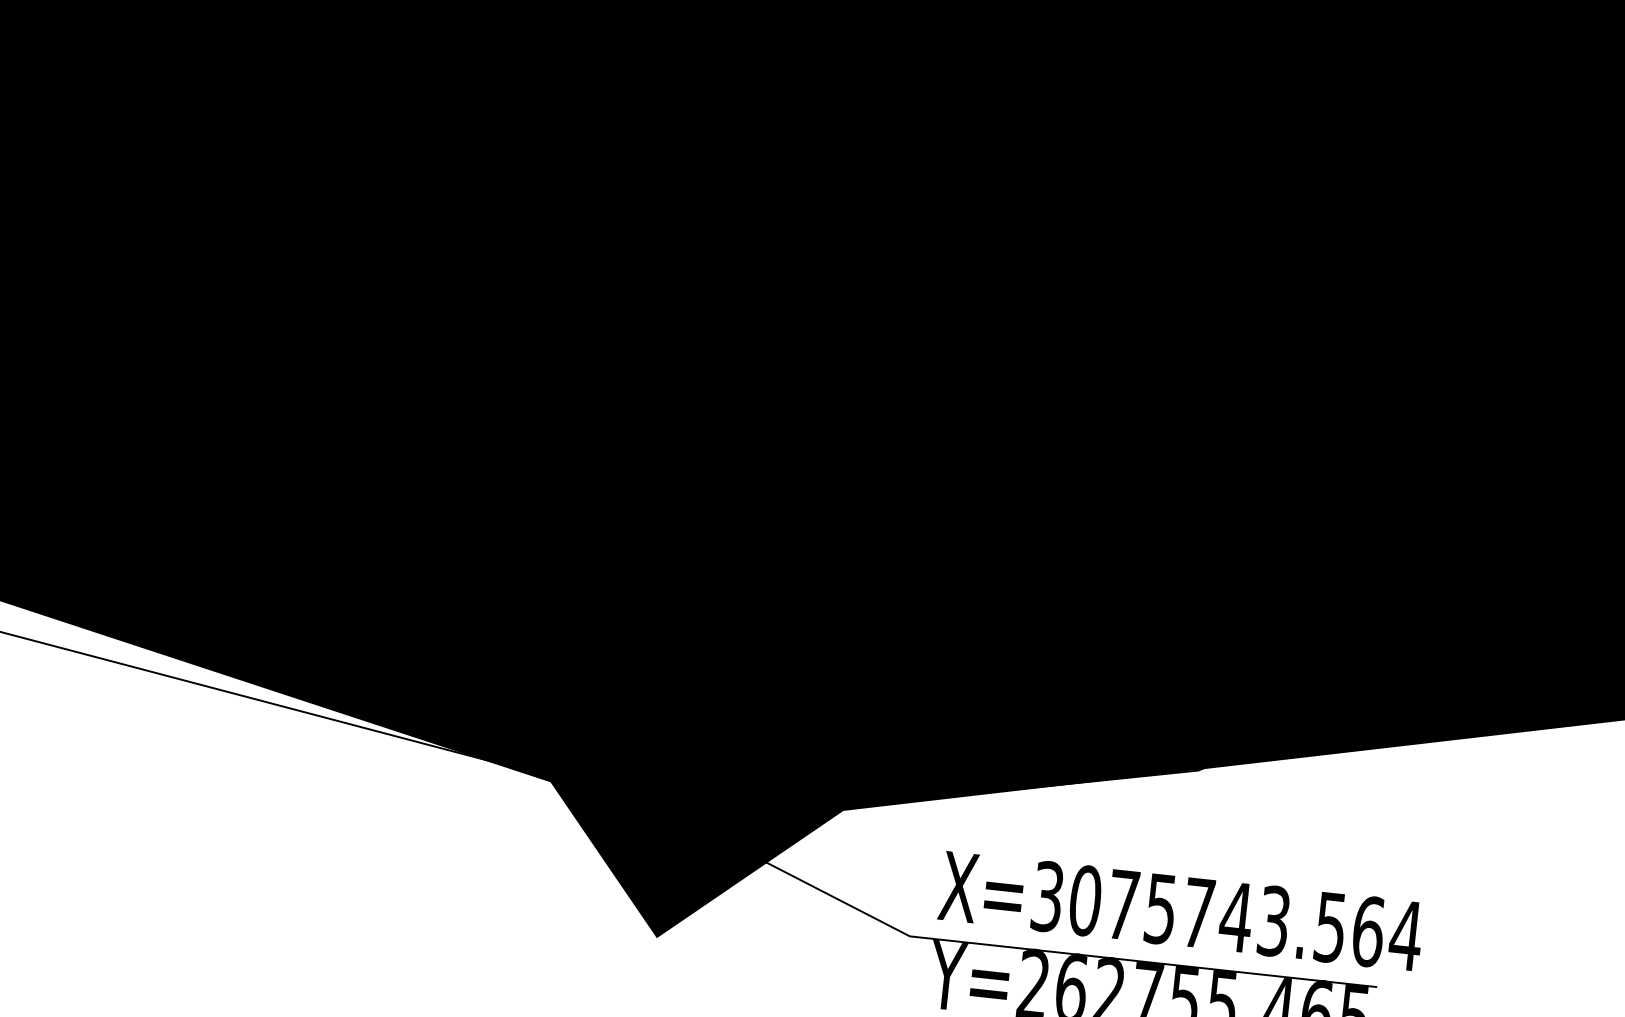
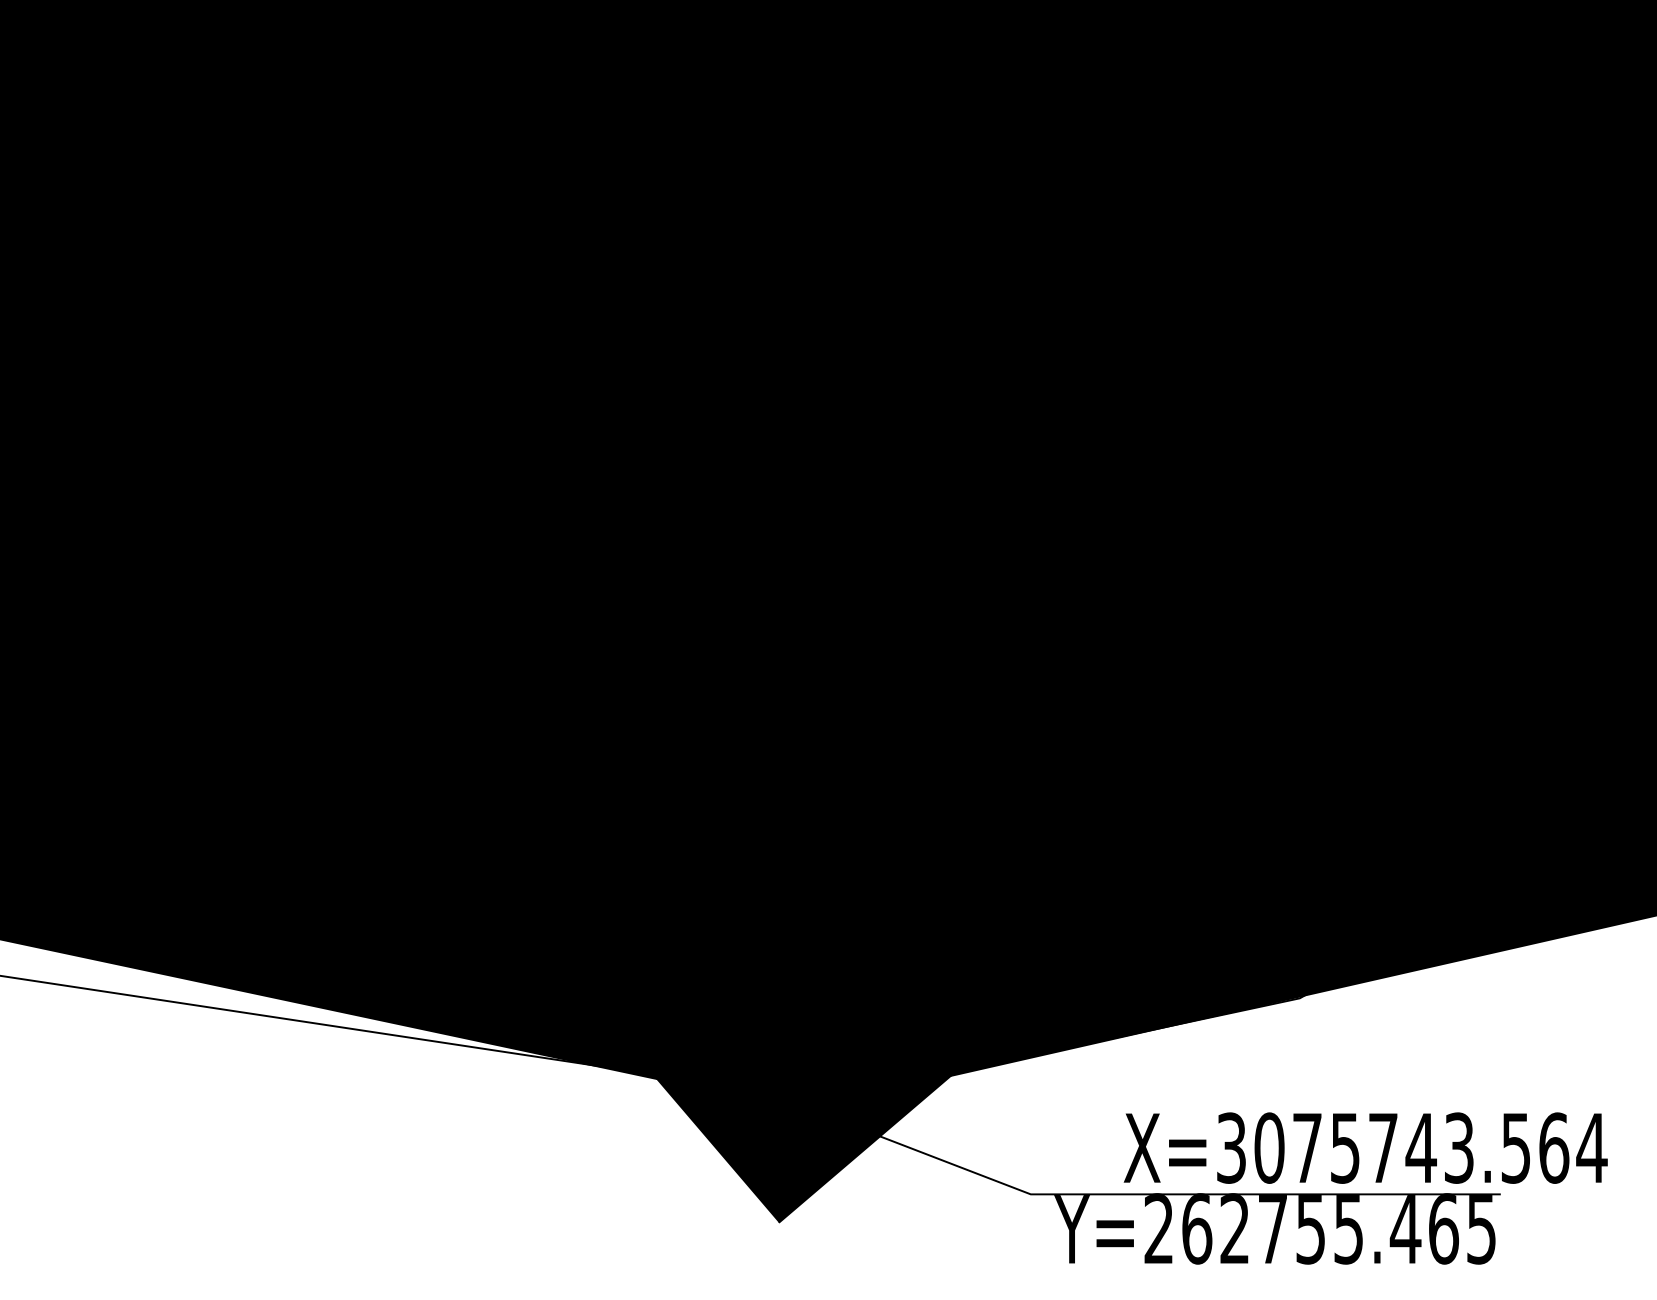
text: (1180, 910) -> (1365, 1147), moved

